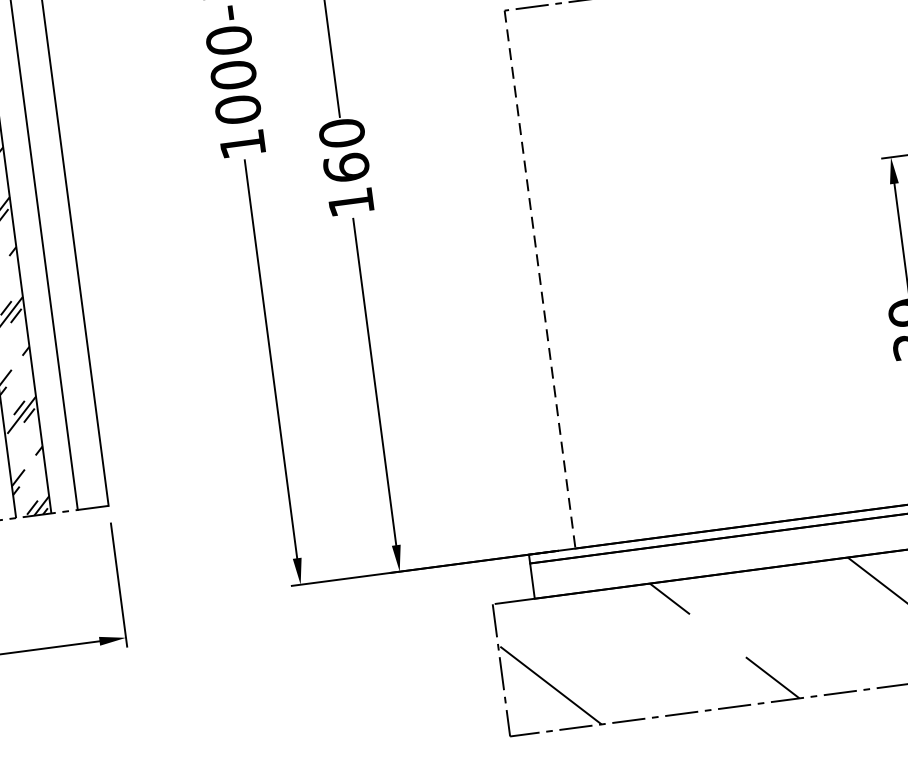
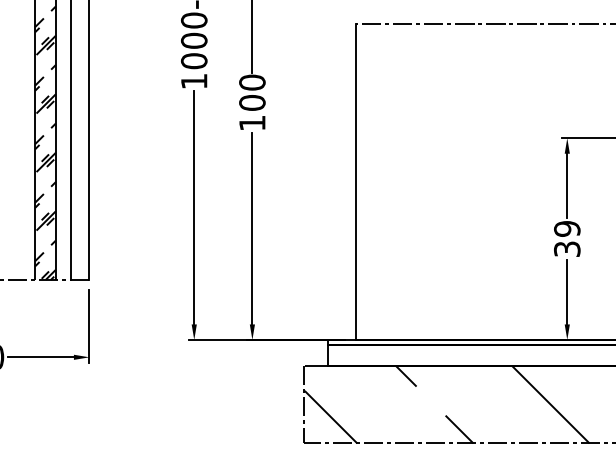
text: (346, 167) -> (252, 102), 160 -> 100
line: (540, 280) -> (355, 182), dashed -> solid

